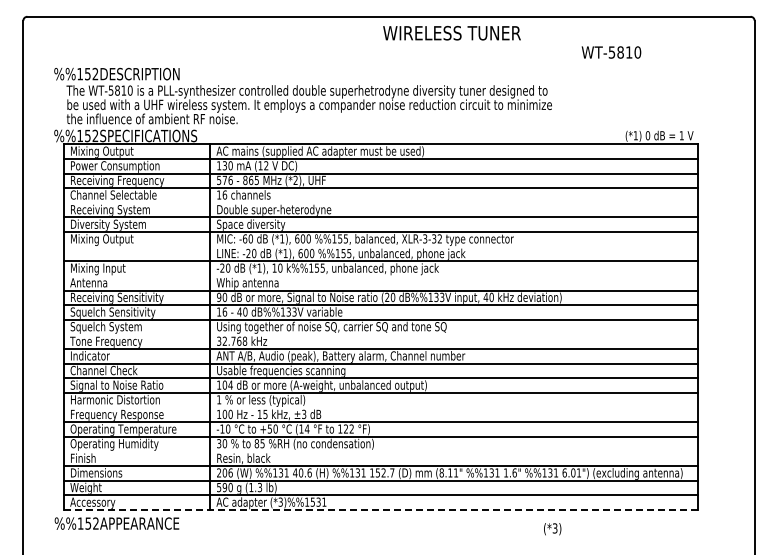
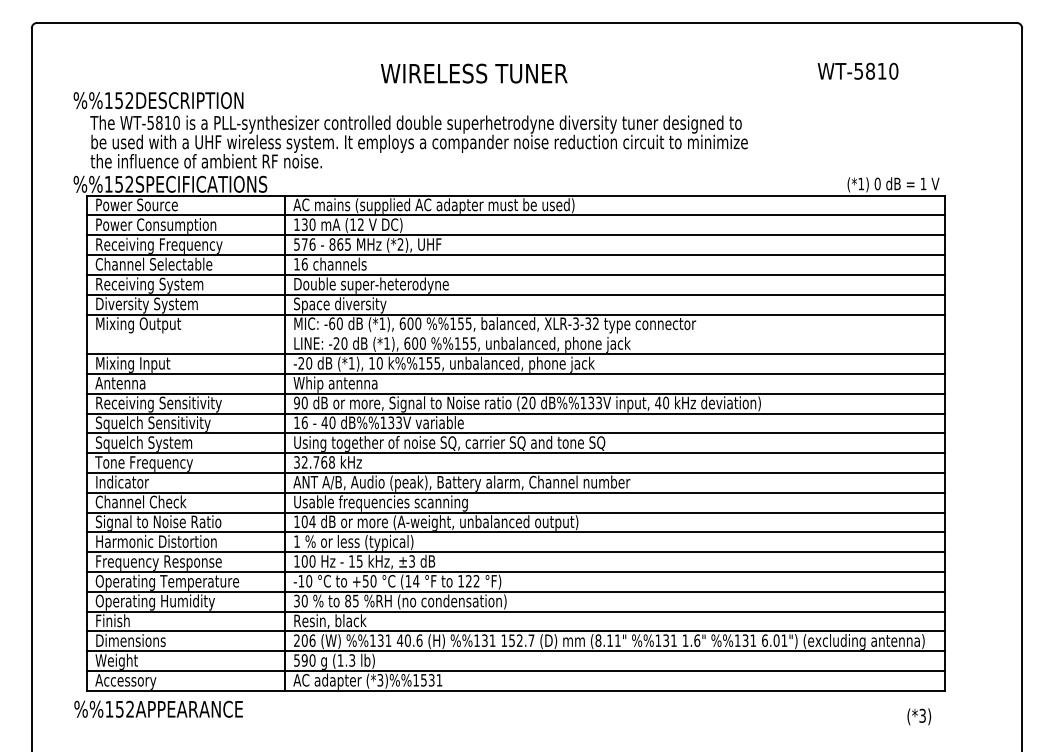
text: (451, 33) -> (473, 73), moved
text: (611, 52) -> (858, 71), moved
text: (102, 151) -> (138, 205), Mixing Output -> Power Source
line: (380, 202) -> (515, 274), added
line: (380, 276) -> (515, 374), added
line: (380, 334) -> (515, 453), added
line: (380, 407) -> (515, 552), added
line: (380, 451) -> (515, 611), added
line: (380, 510) -> (515, 691), dashed -> solid
text: (552, 529) -> (919, 717), moved

